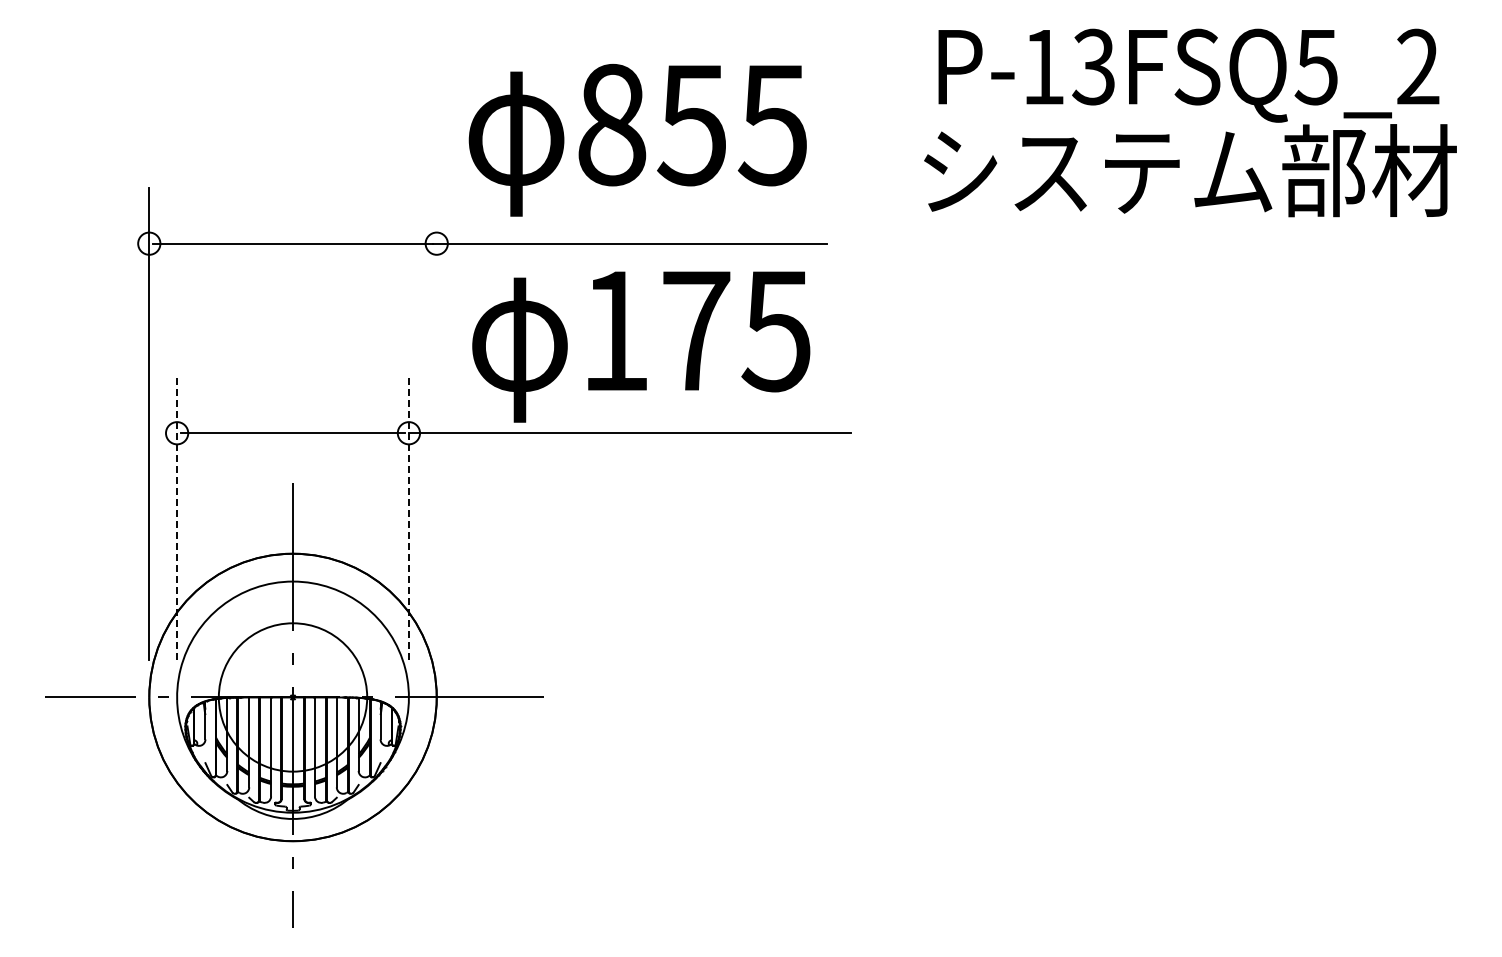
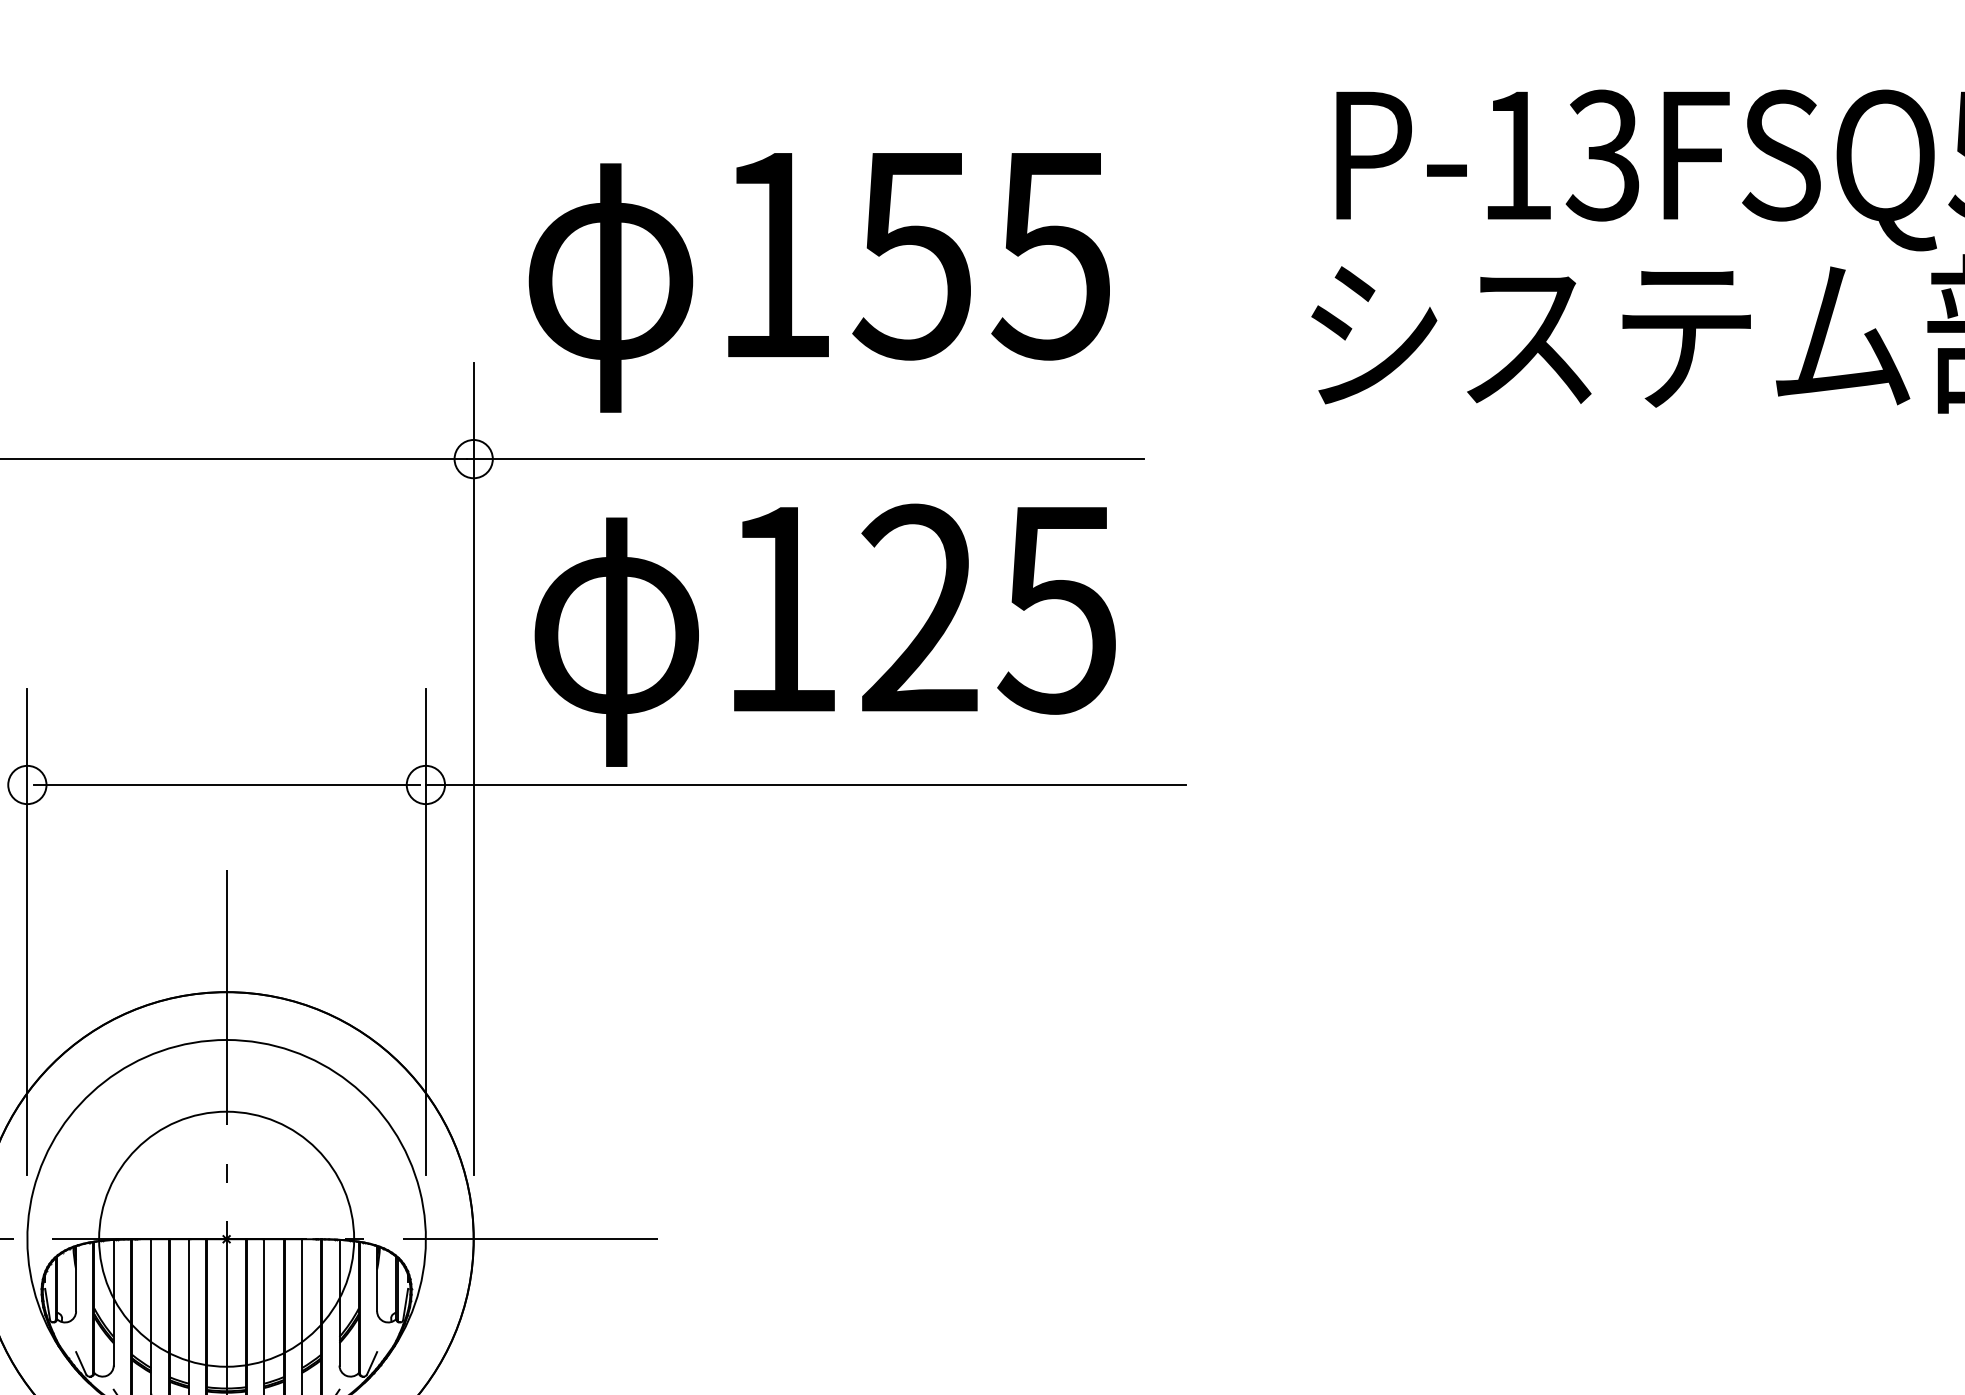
text: (612, 124) -> (775, 254), 855 -> 155
text: (696, 329) -> (920, 606), 175 -> 125
line: (436, 424) -> (473, 769), added
line: (177, 518) -> (28, 931), dashed -> solid
line: (408, 518) -> (425, 931), dashed -> solid

